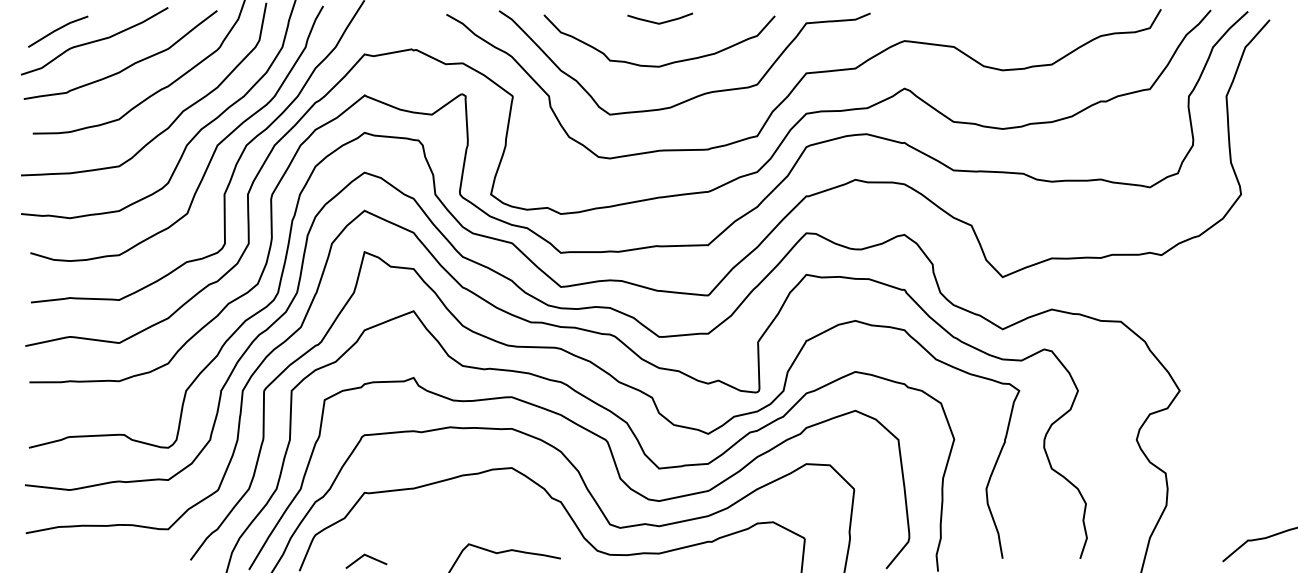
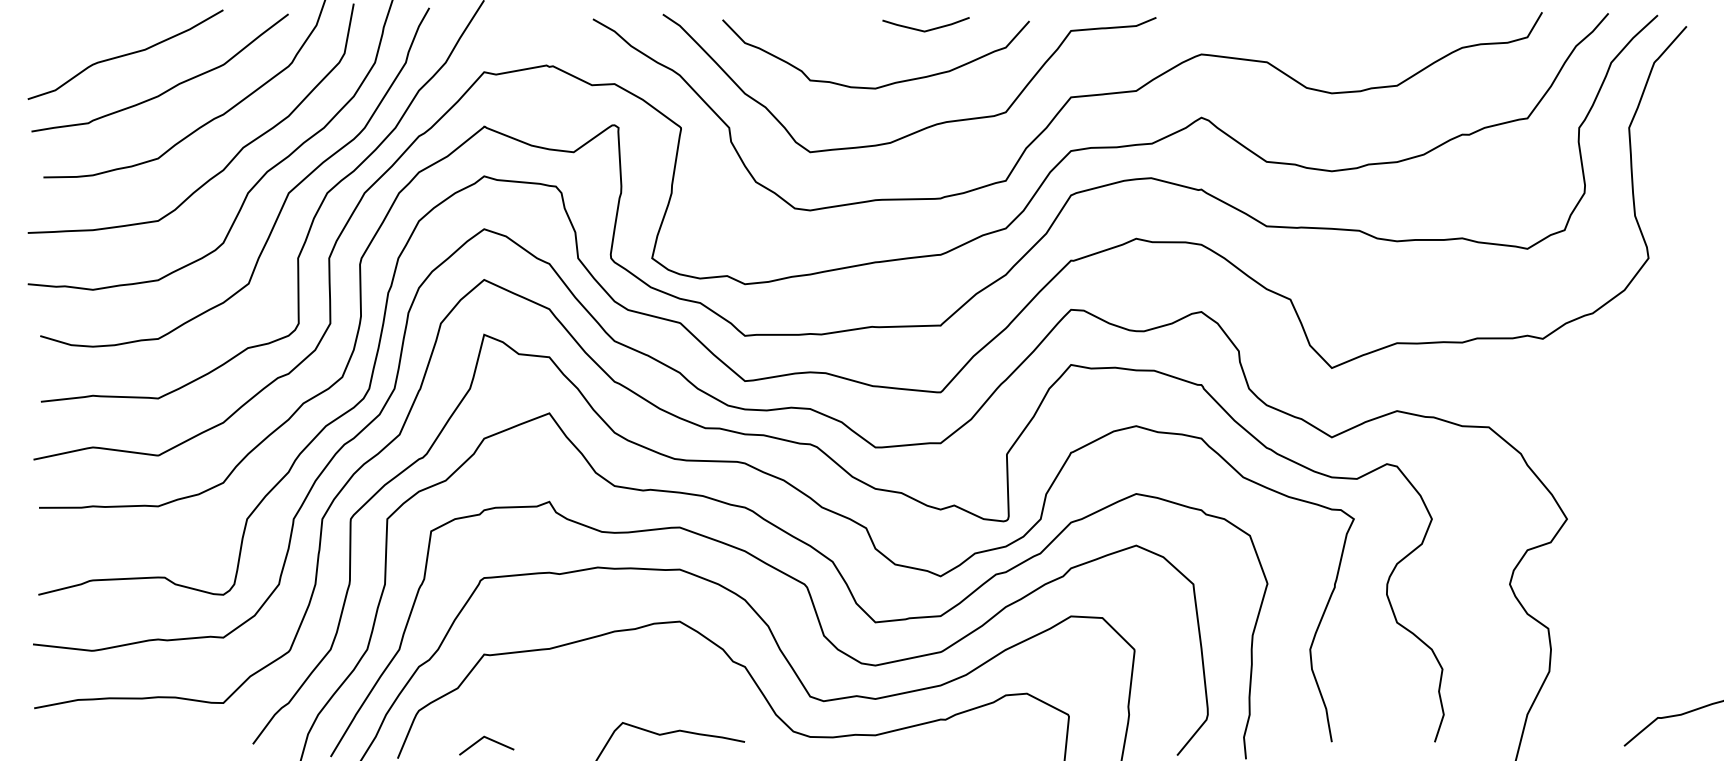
line: (659, 22) -> (925, 29), moved
line: (58, 30) -> (77, 40), removed

